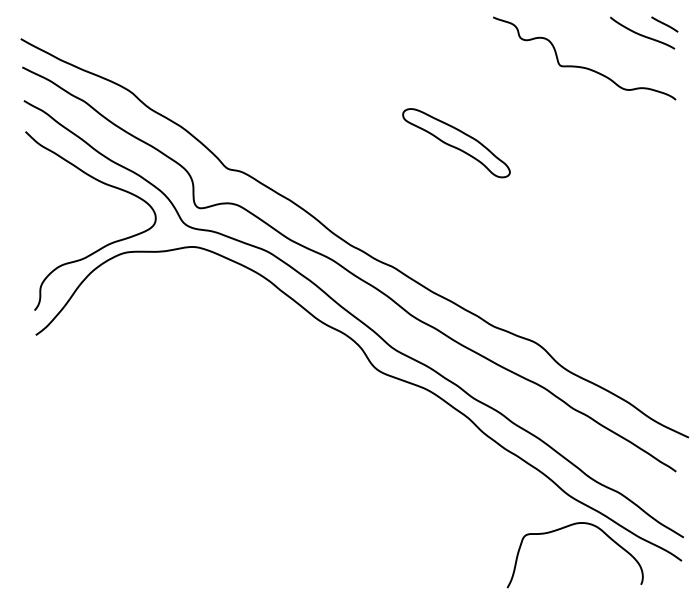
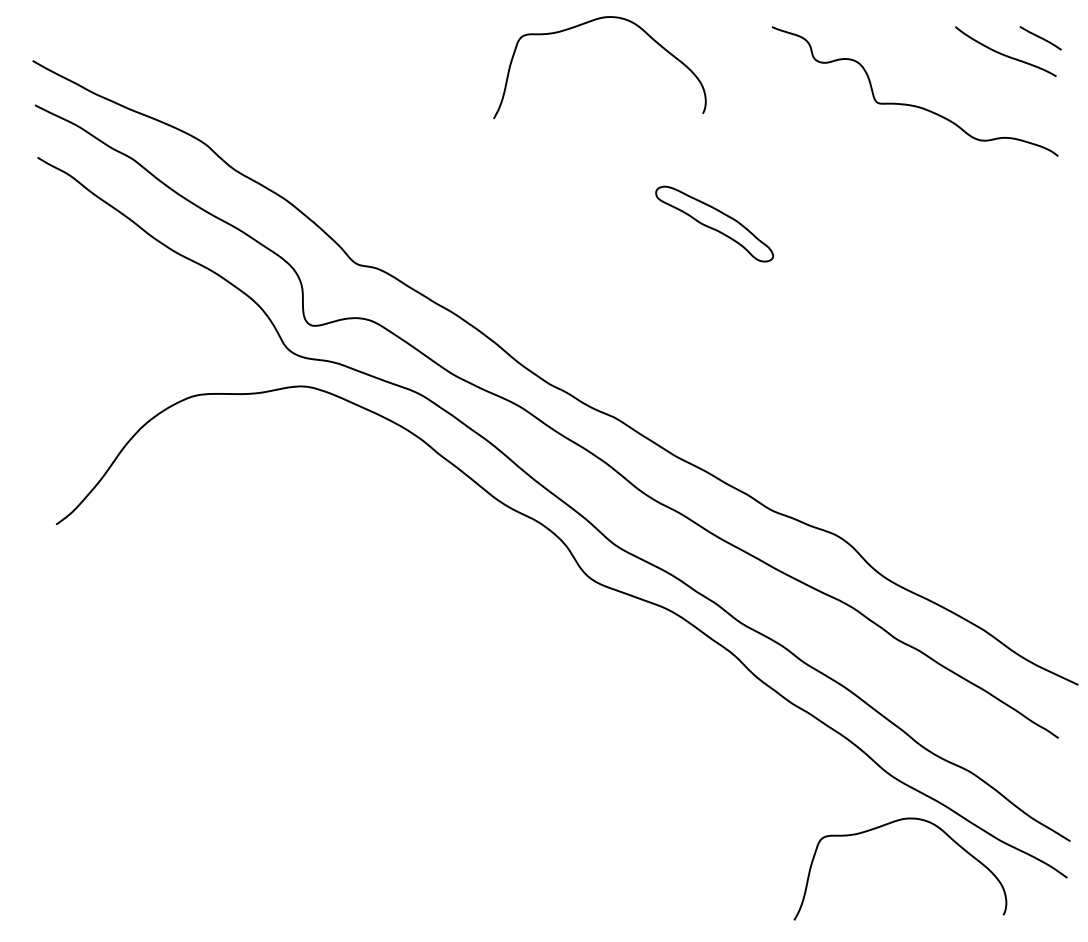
curve: (370, 17) -> (580, 27), added
part: (456, 143) -> (714, 224), size x0.7
curve: (102, 246) -> (160, 385), removed

